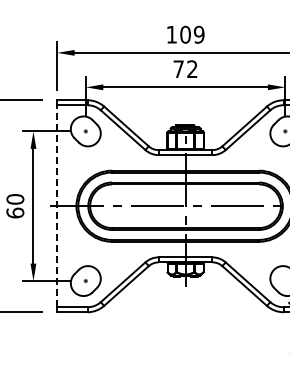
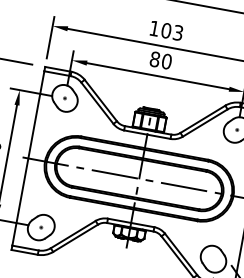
text: (198, 34) -> (177, 32), 109 -> 103
text: (185, 69) -> (160, 60), 72 -> 80
line: (57, 205) -> (28, 157), dashed -> solid

